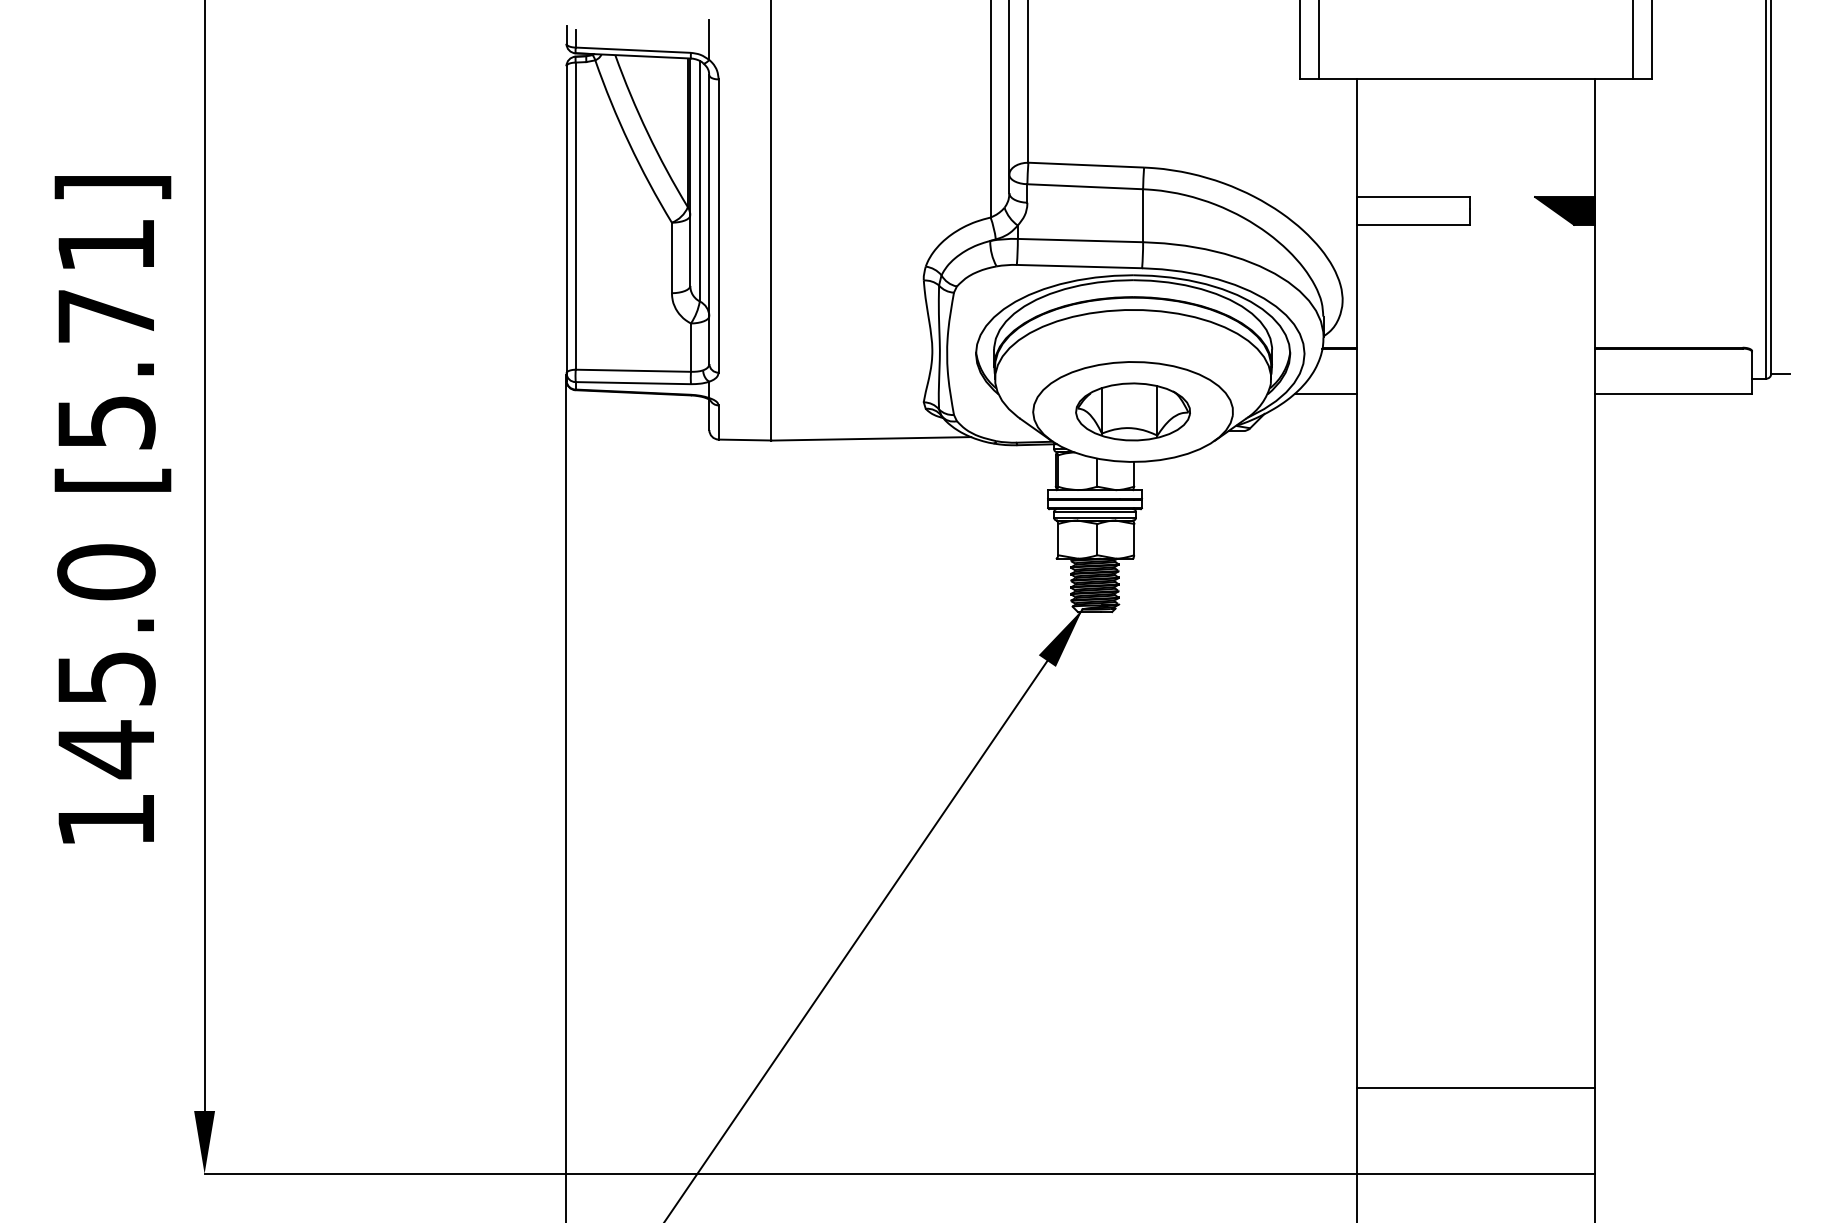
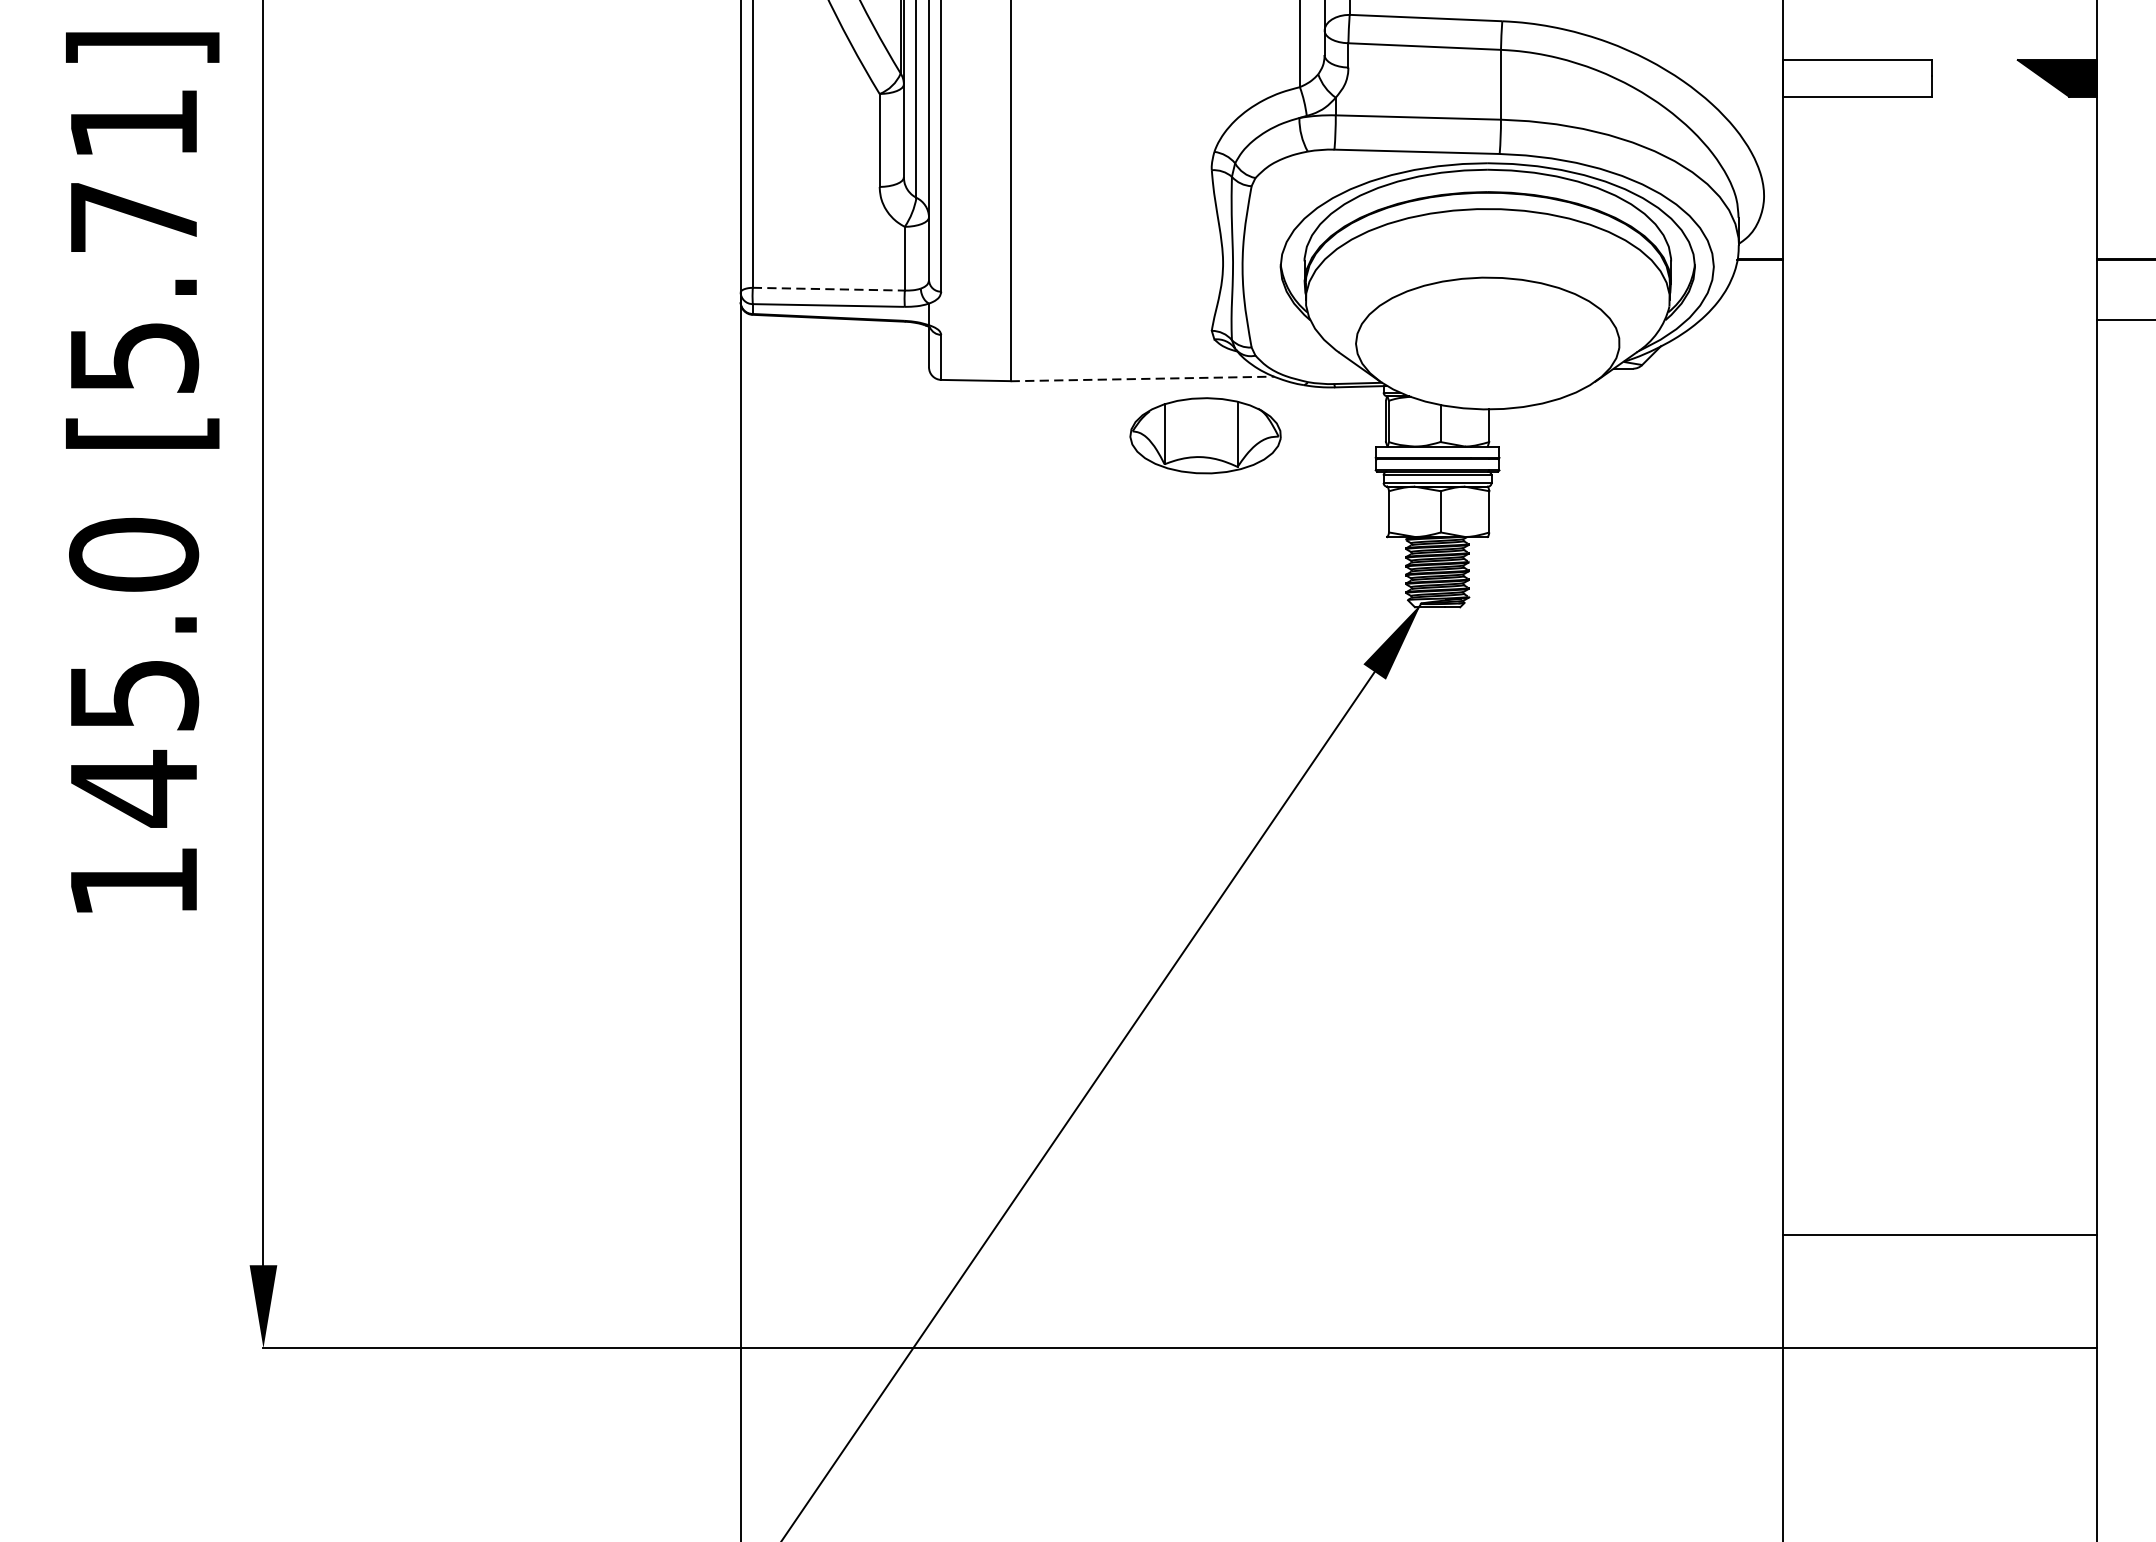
line: (633, 370) -> (829, 288), solid -> dashed
line: (1325, 393) -> (1741, 319), removed
part: (1132, 411) -> (1204, 435), moved
line: (871, 438) -> (1142, 378), solid -> dashed

